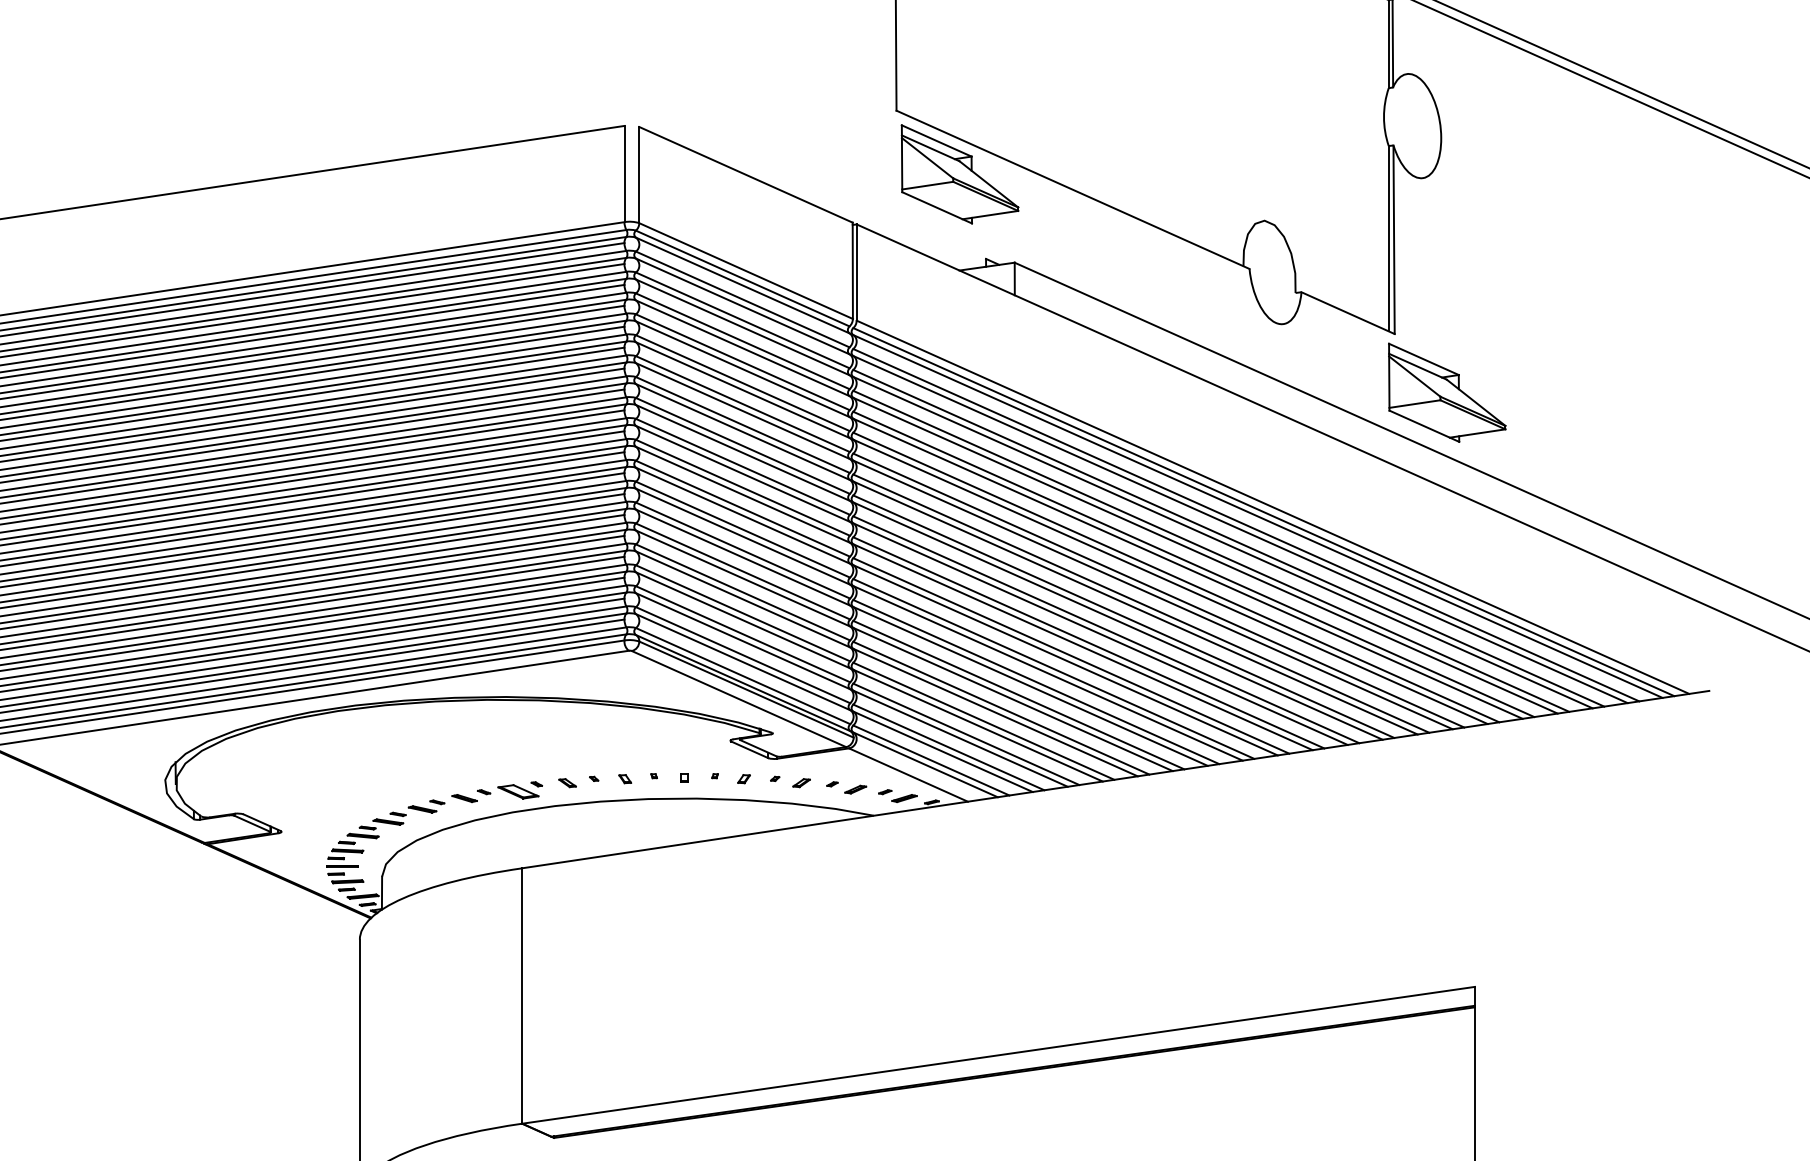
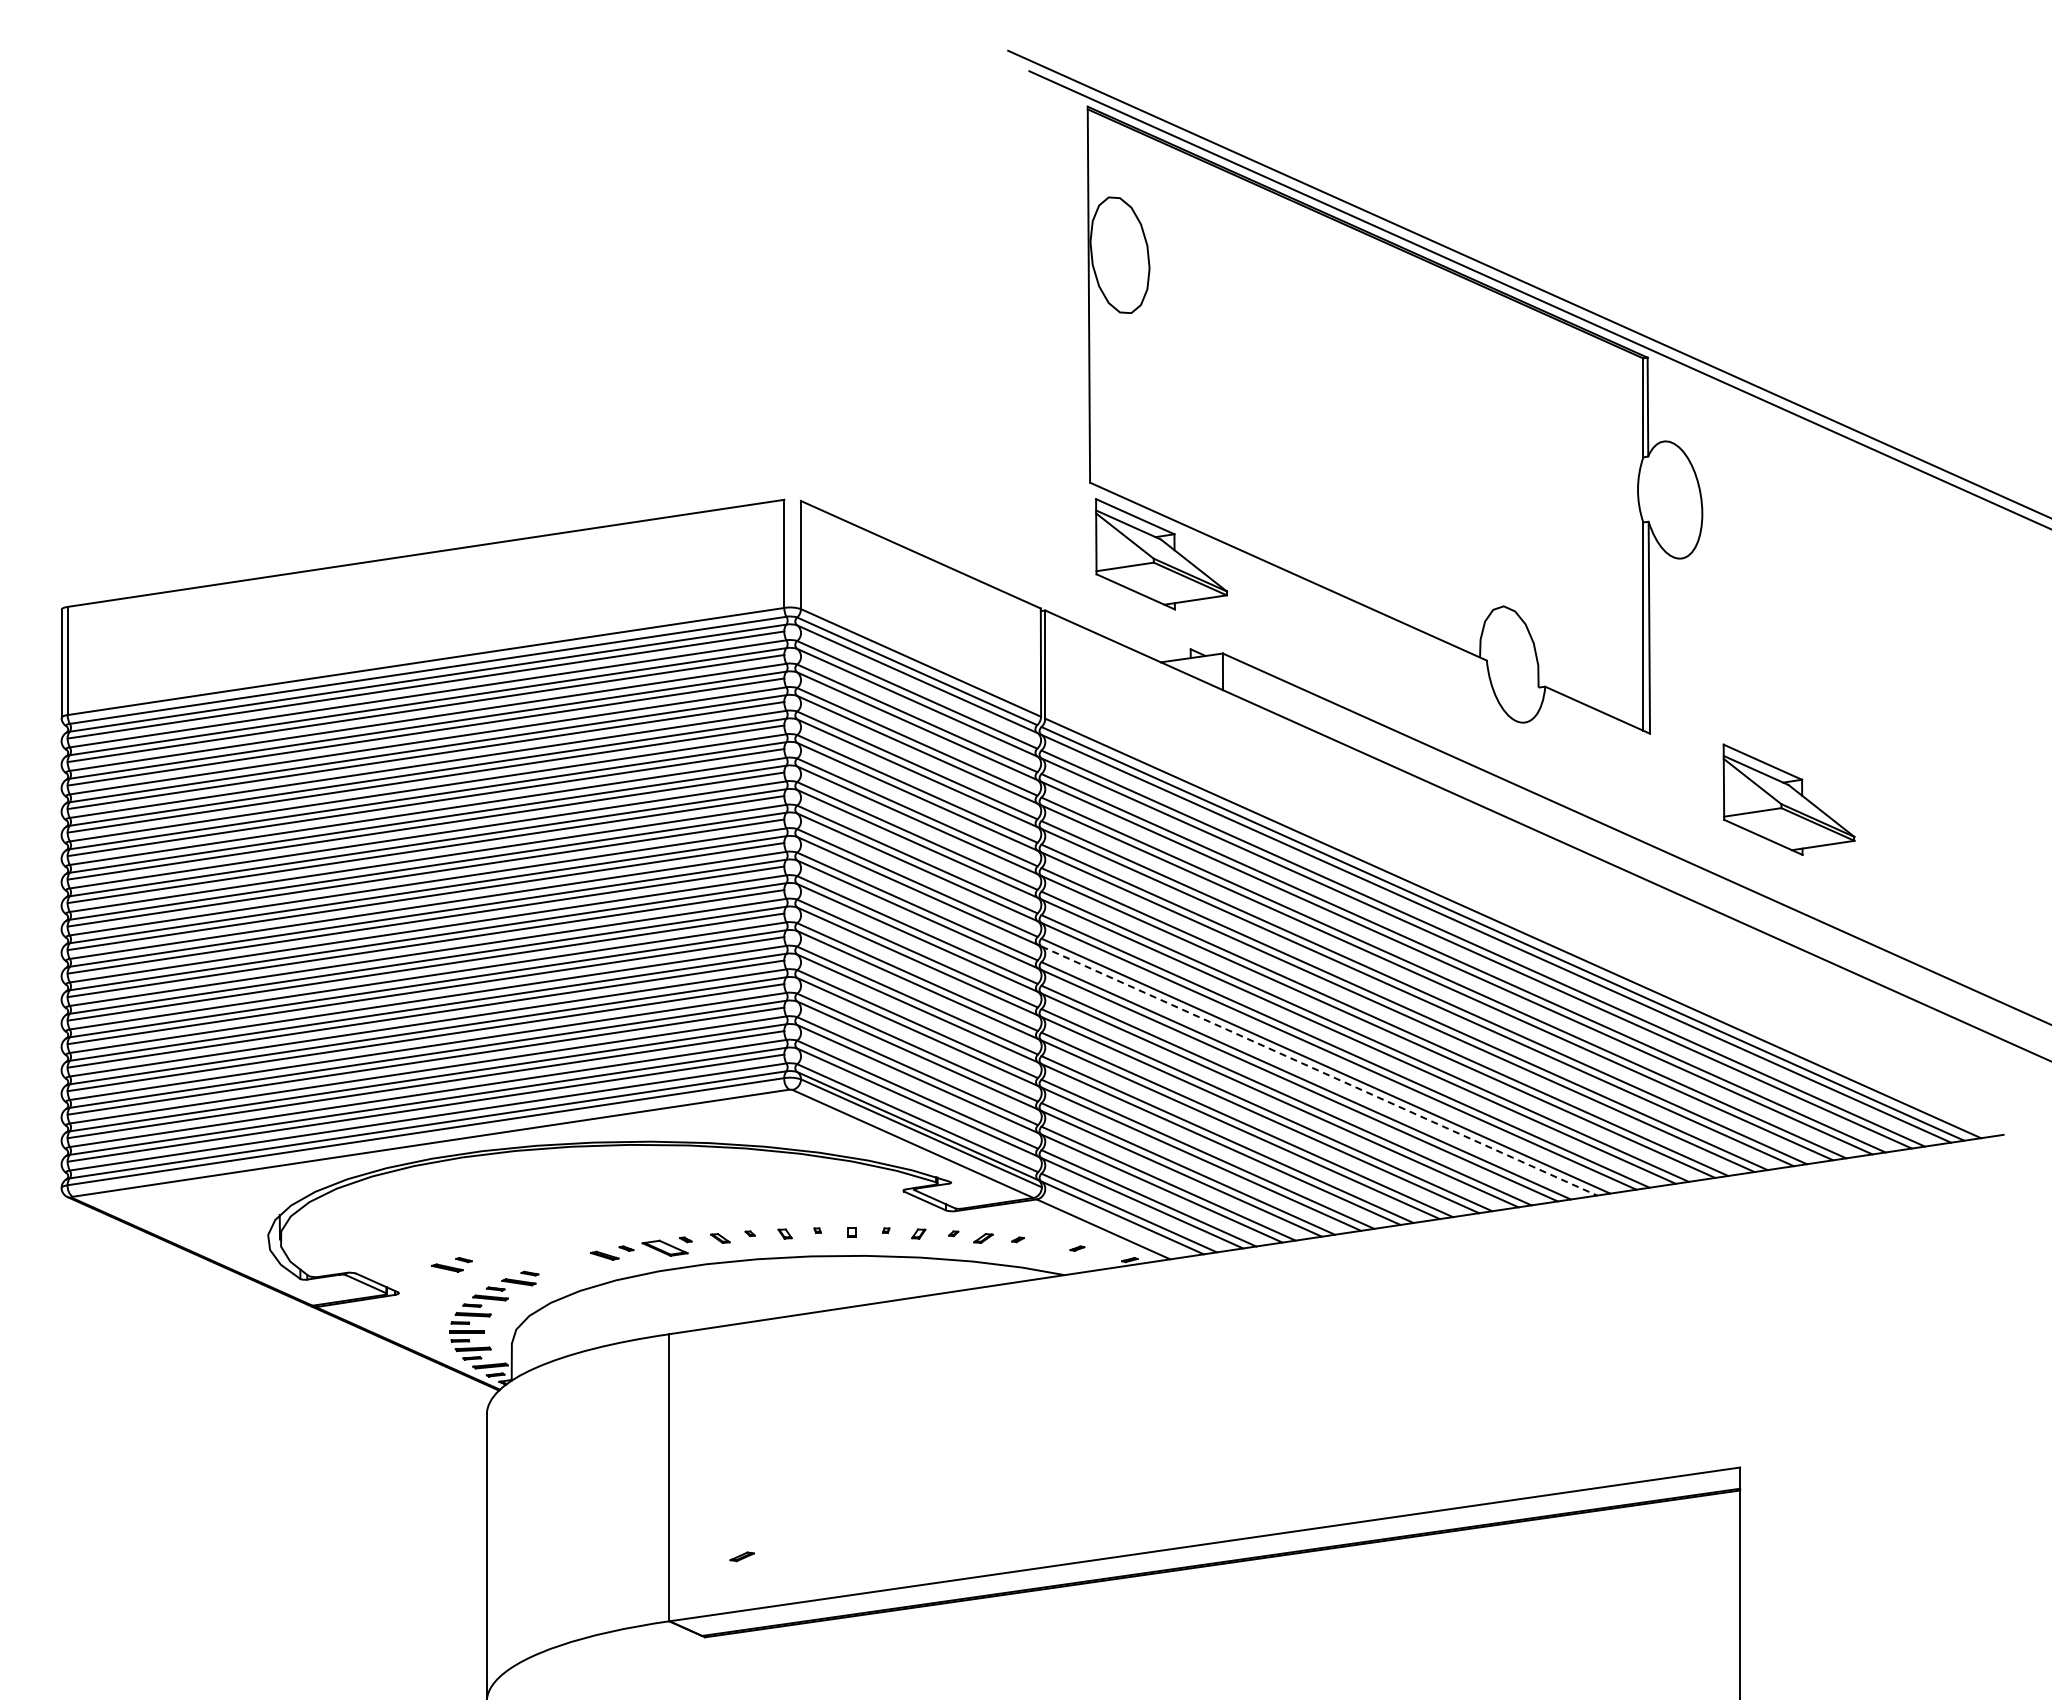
part: (1446, 392) -> (1788, 799), moved
line: (1100, 634) -> (1319, 1071), solid -> dashed
part: (855, 789) -> (741, 1556), moved
part: (904, 798) -> (1098, 1255), removed
part: (426, 806) -> (451, 1264), moved

